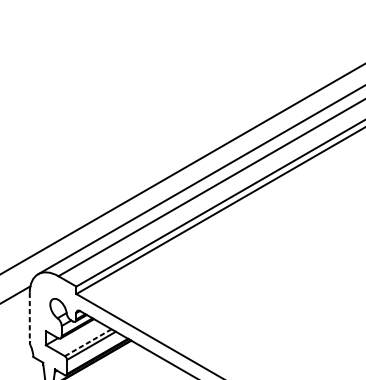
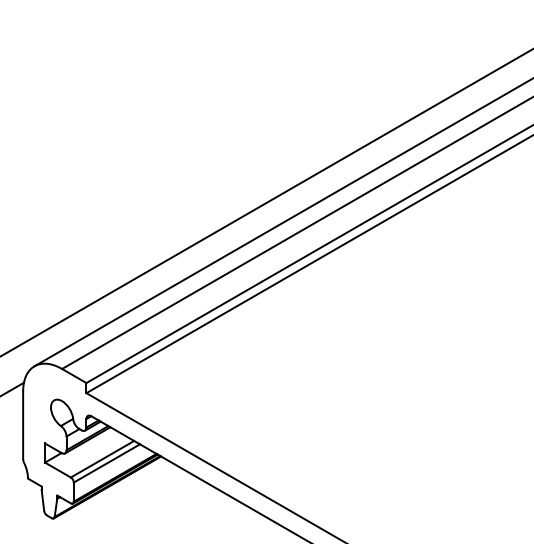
line: (30, 317) -> (23, 425), dashed -> solid
line: (88, 342) -> (102, 459), dashed -> solid

